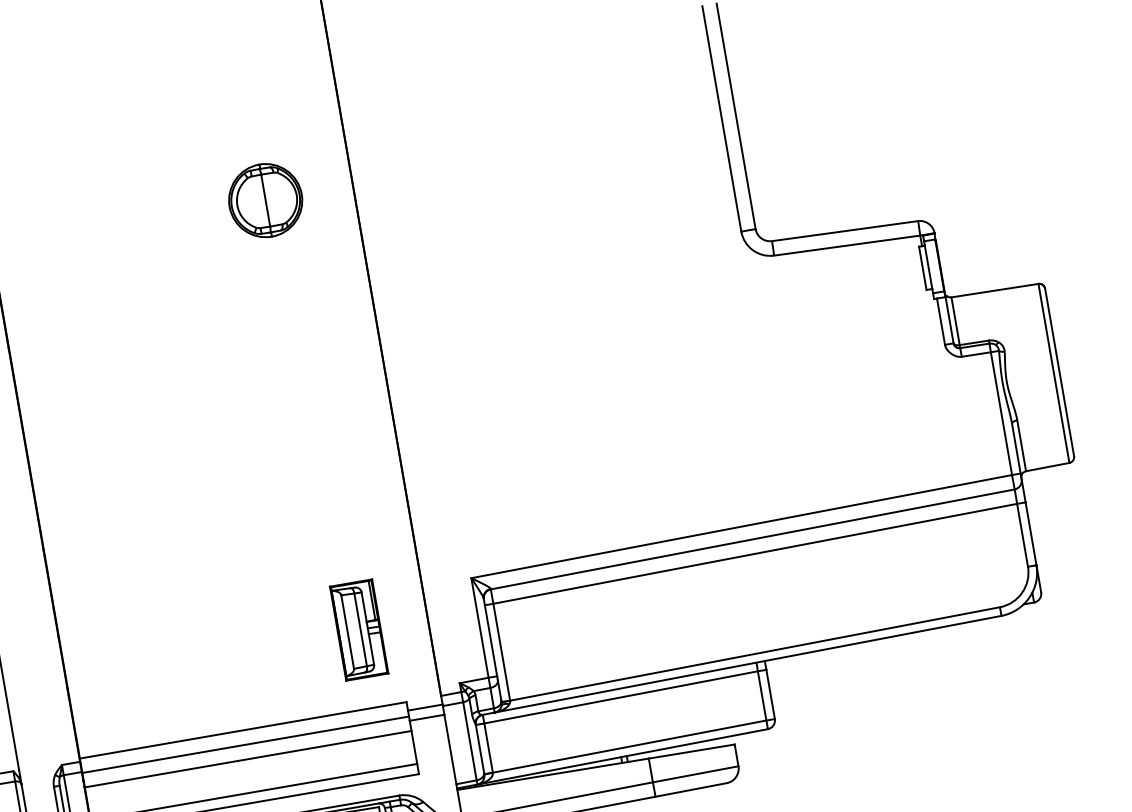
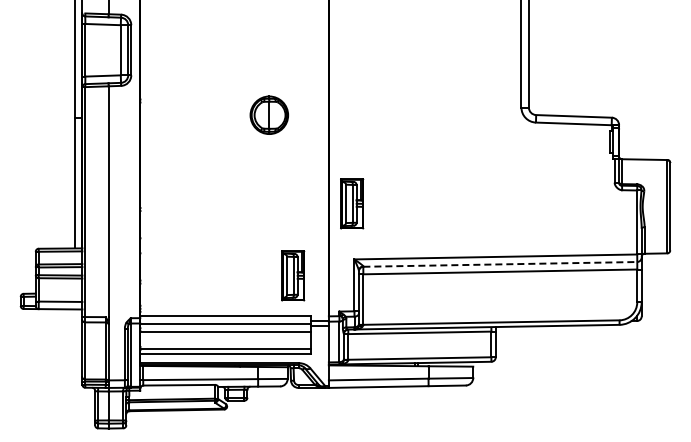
part: (263, 199) -> (268, 114), moved
part: (449, 471) -> (352, 203), added
line: (753, 539) -> (500, 264), solid -> dashed

